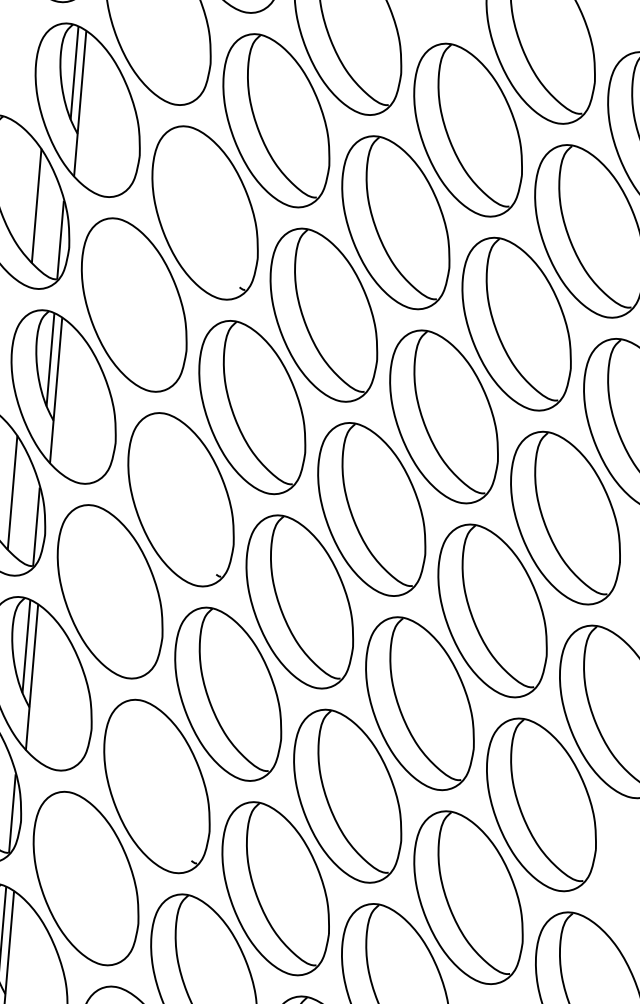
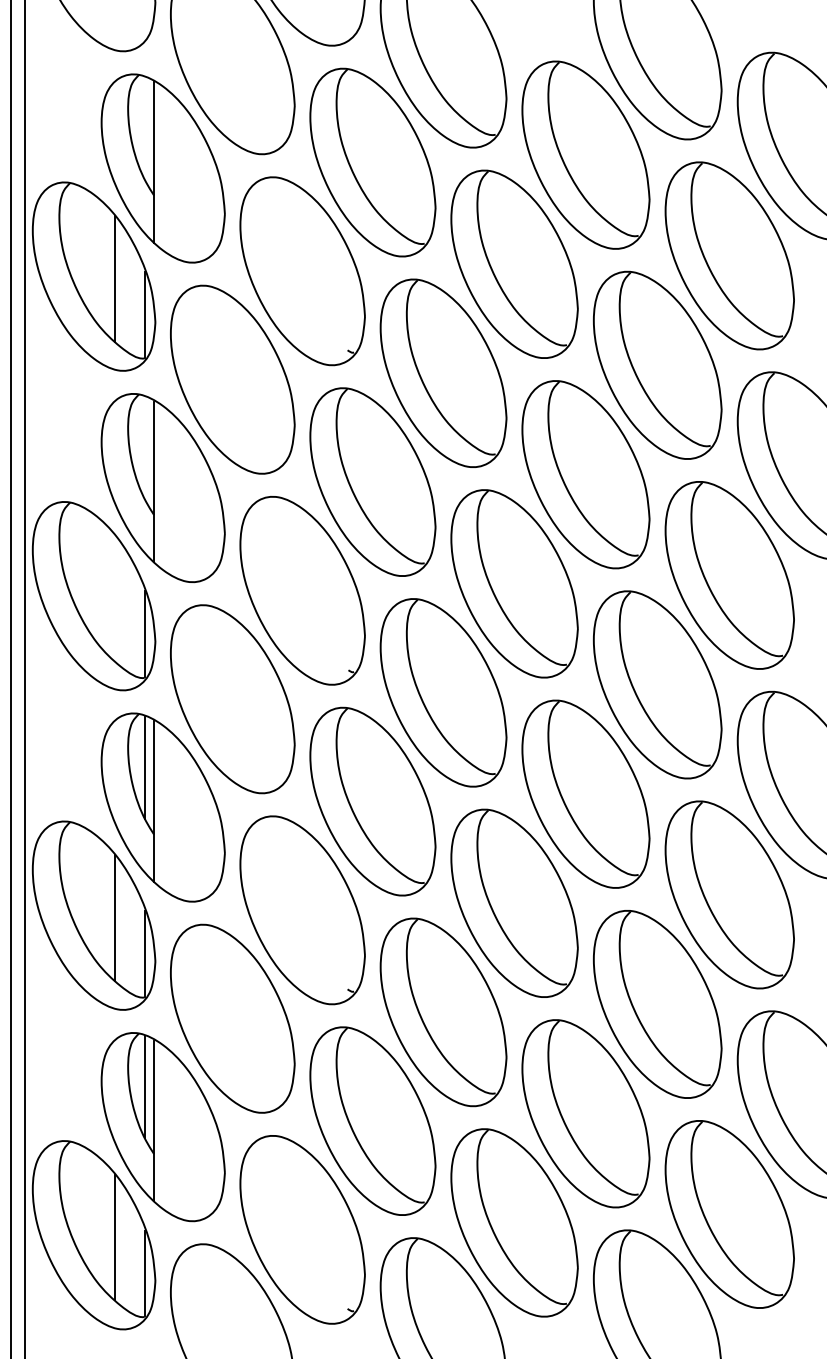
line: (74, 73) -> (145, 128), removed
line: (50, 360) -> (145, 448), removed
line: (12, 492) -> (115, 598), removed

